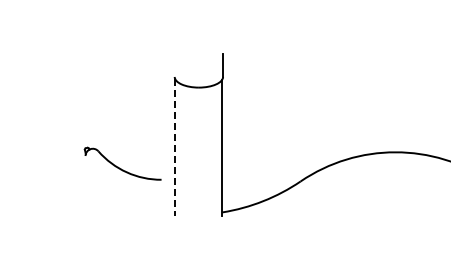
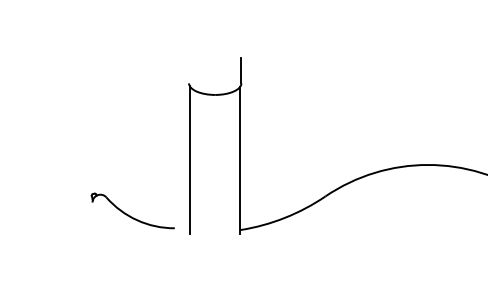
line: (175, 148) -> (189, 160), dashed -> solid
part: (122, 163) -> (132, 210), moved

